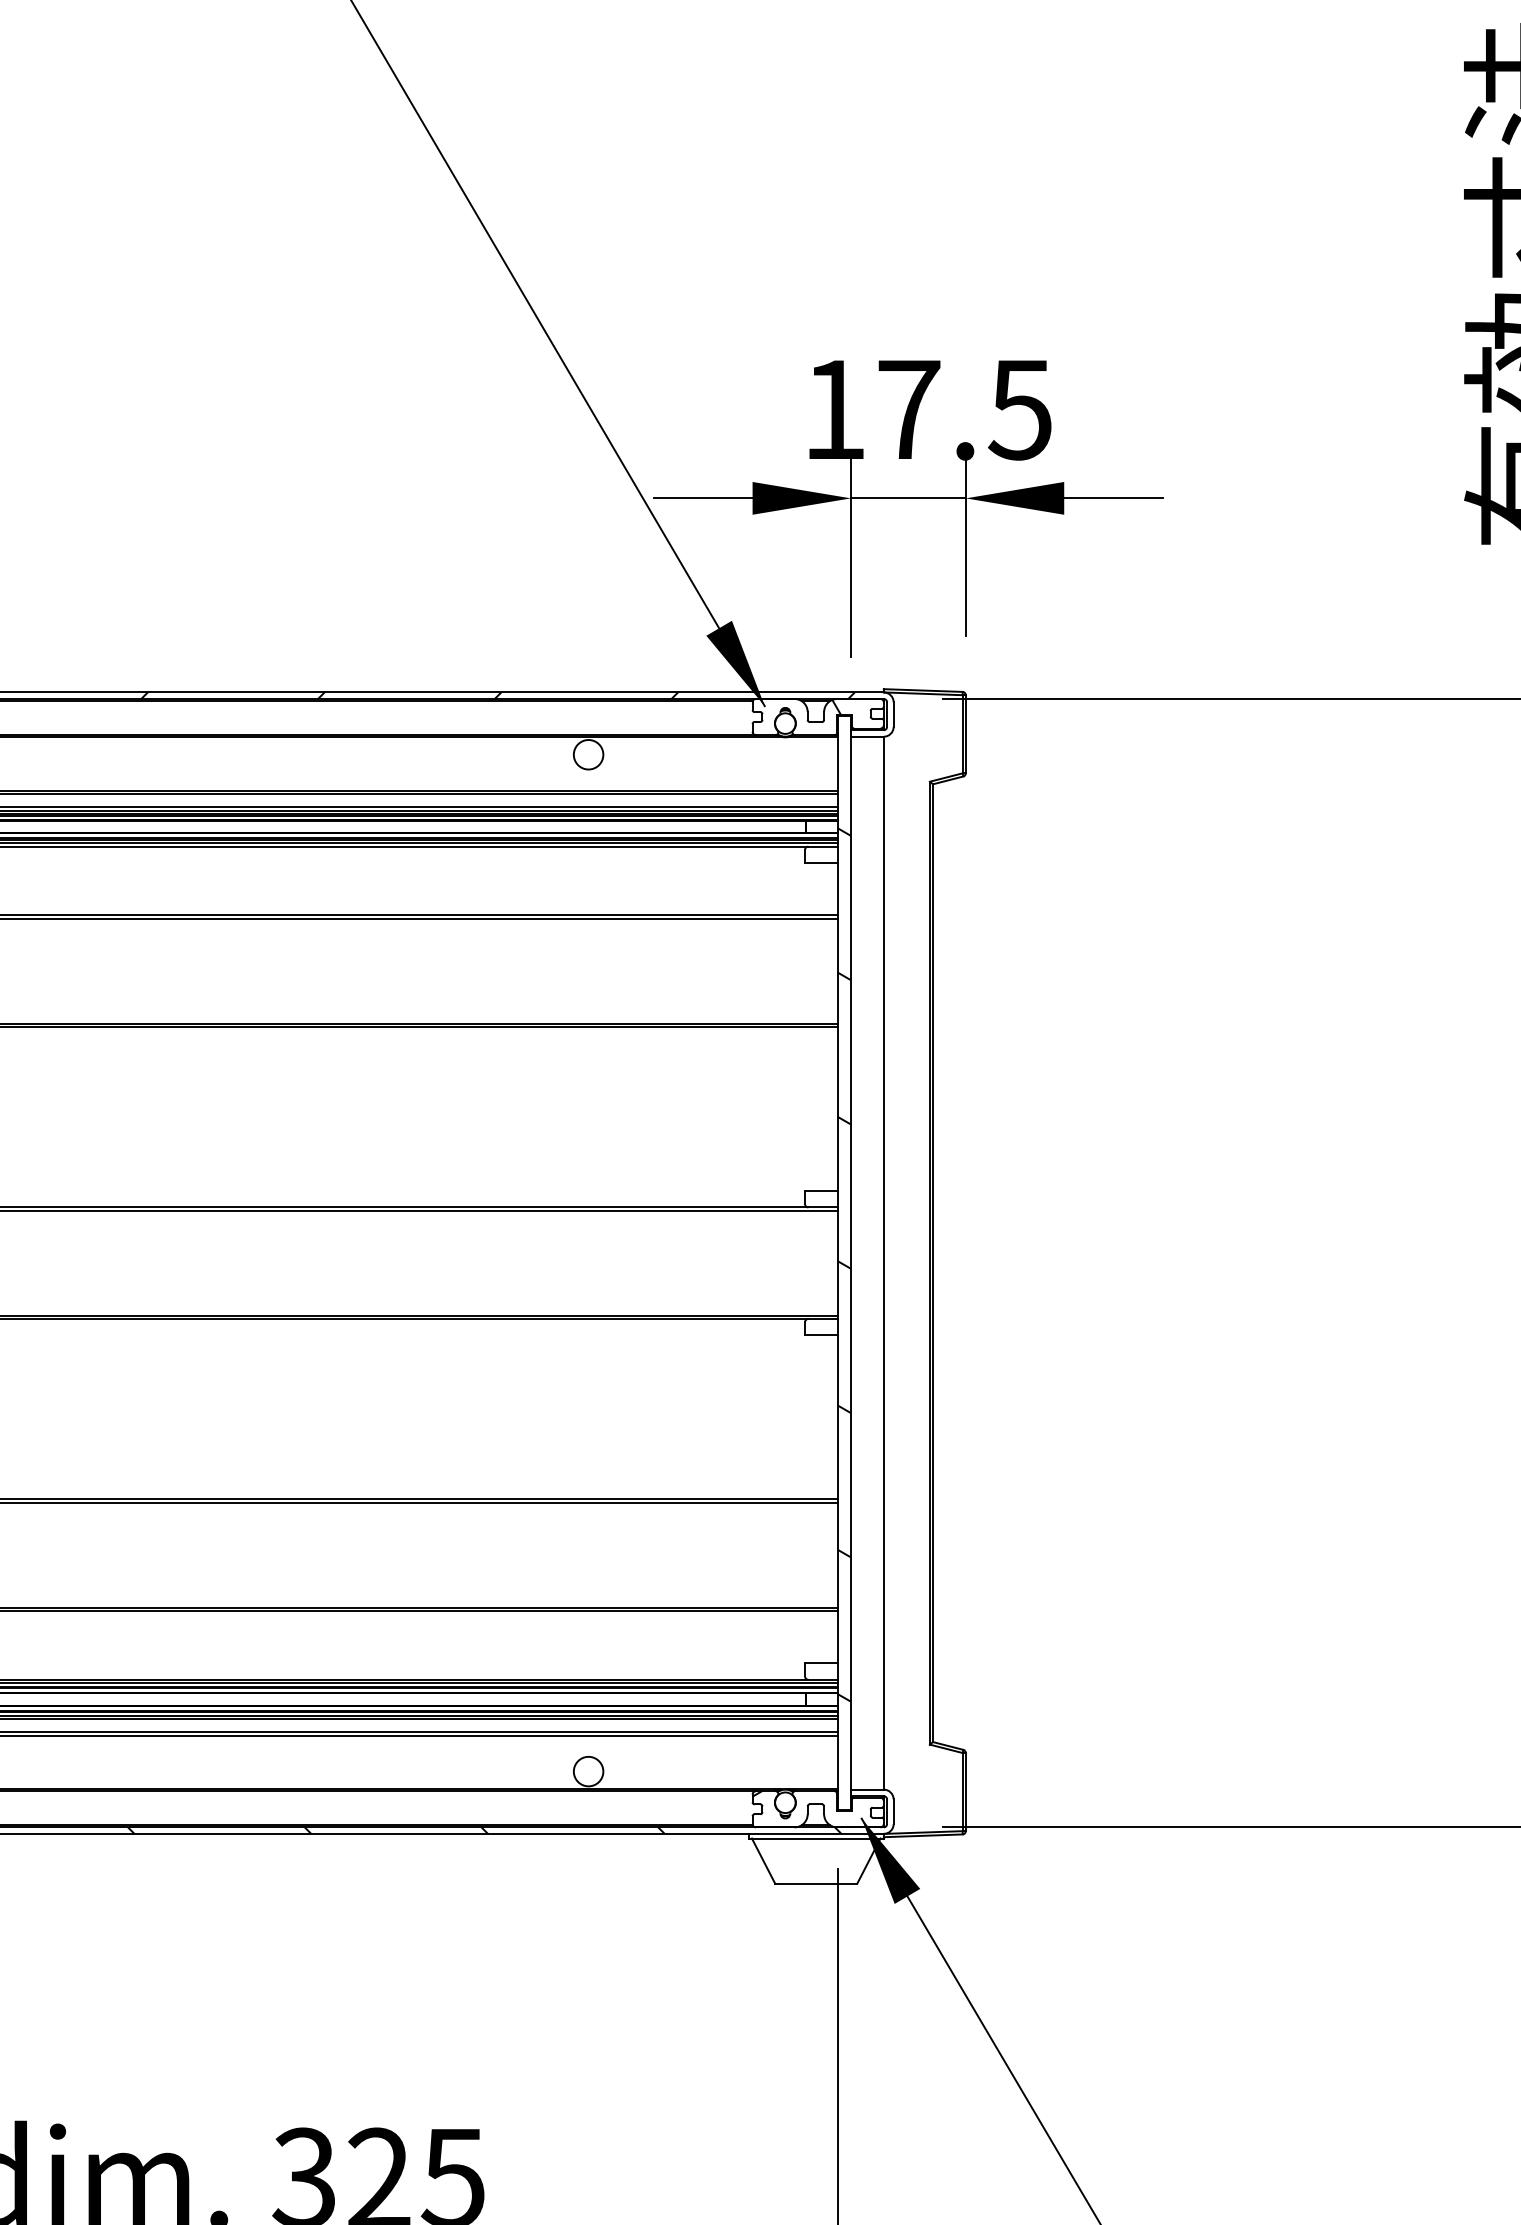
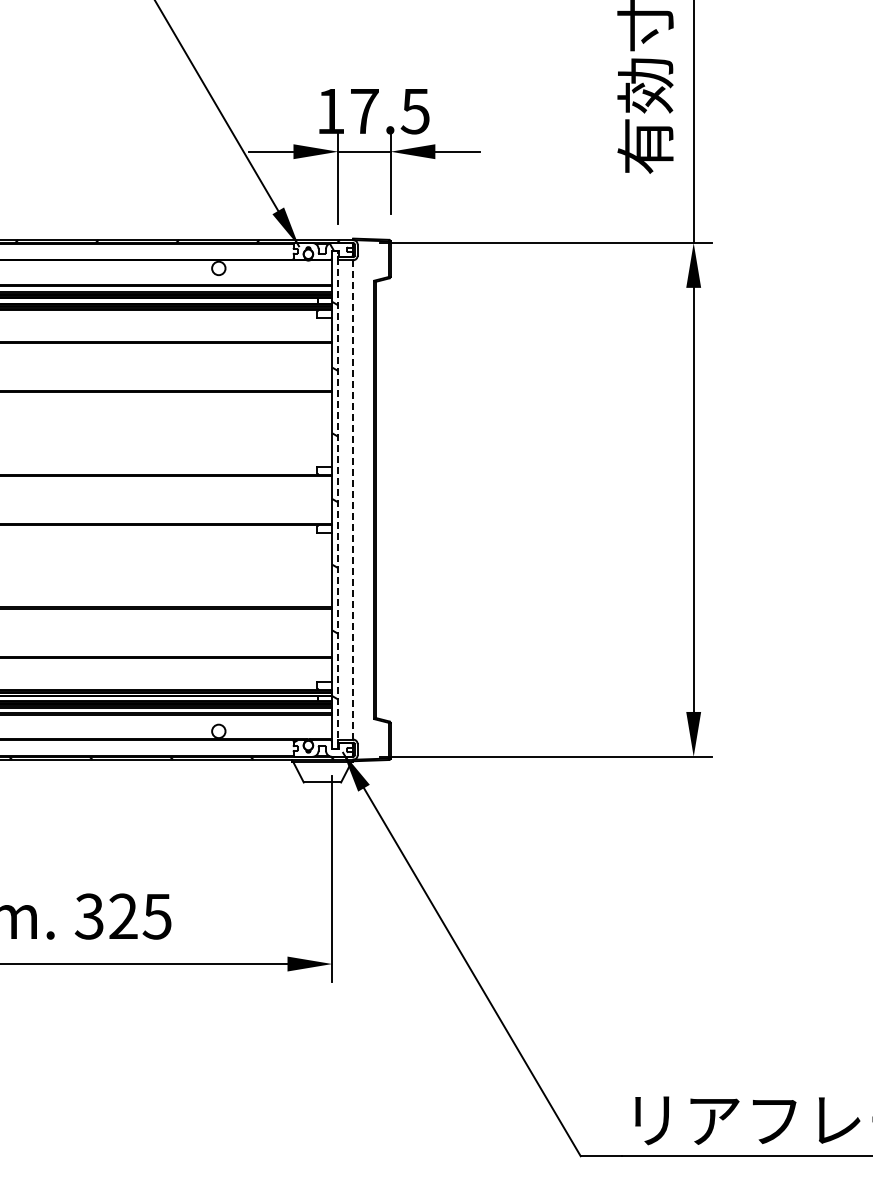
line: (851, 1262) -> (338, 499), solid -> dashed
line: (884, 1262) -> (353, 499), solid -> dashed

